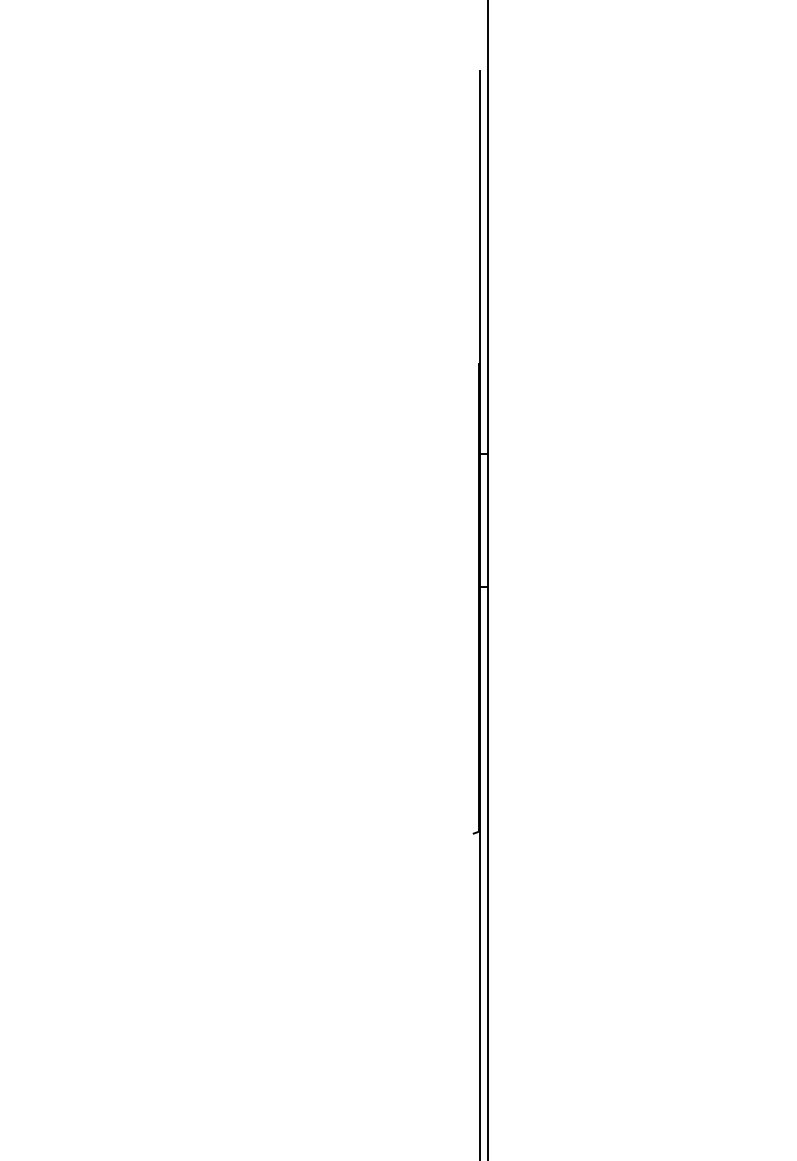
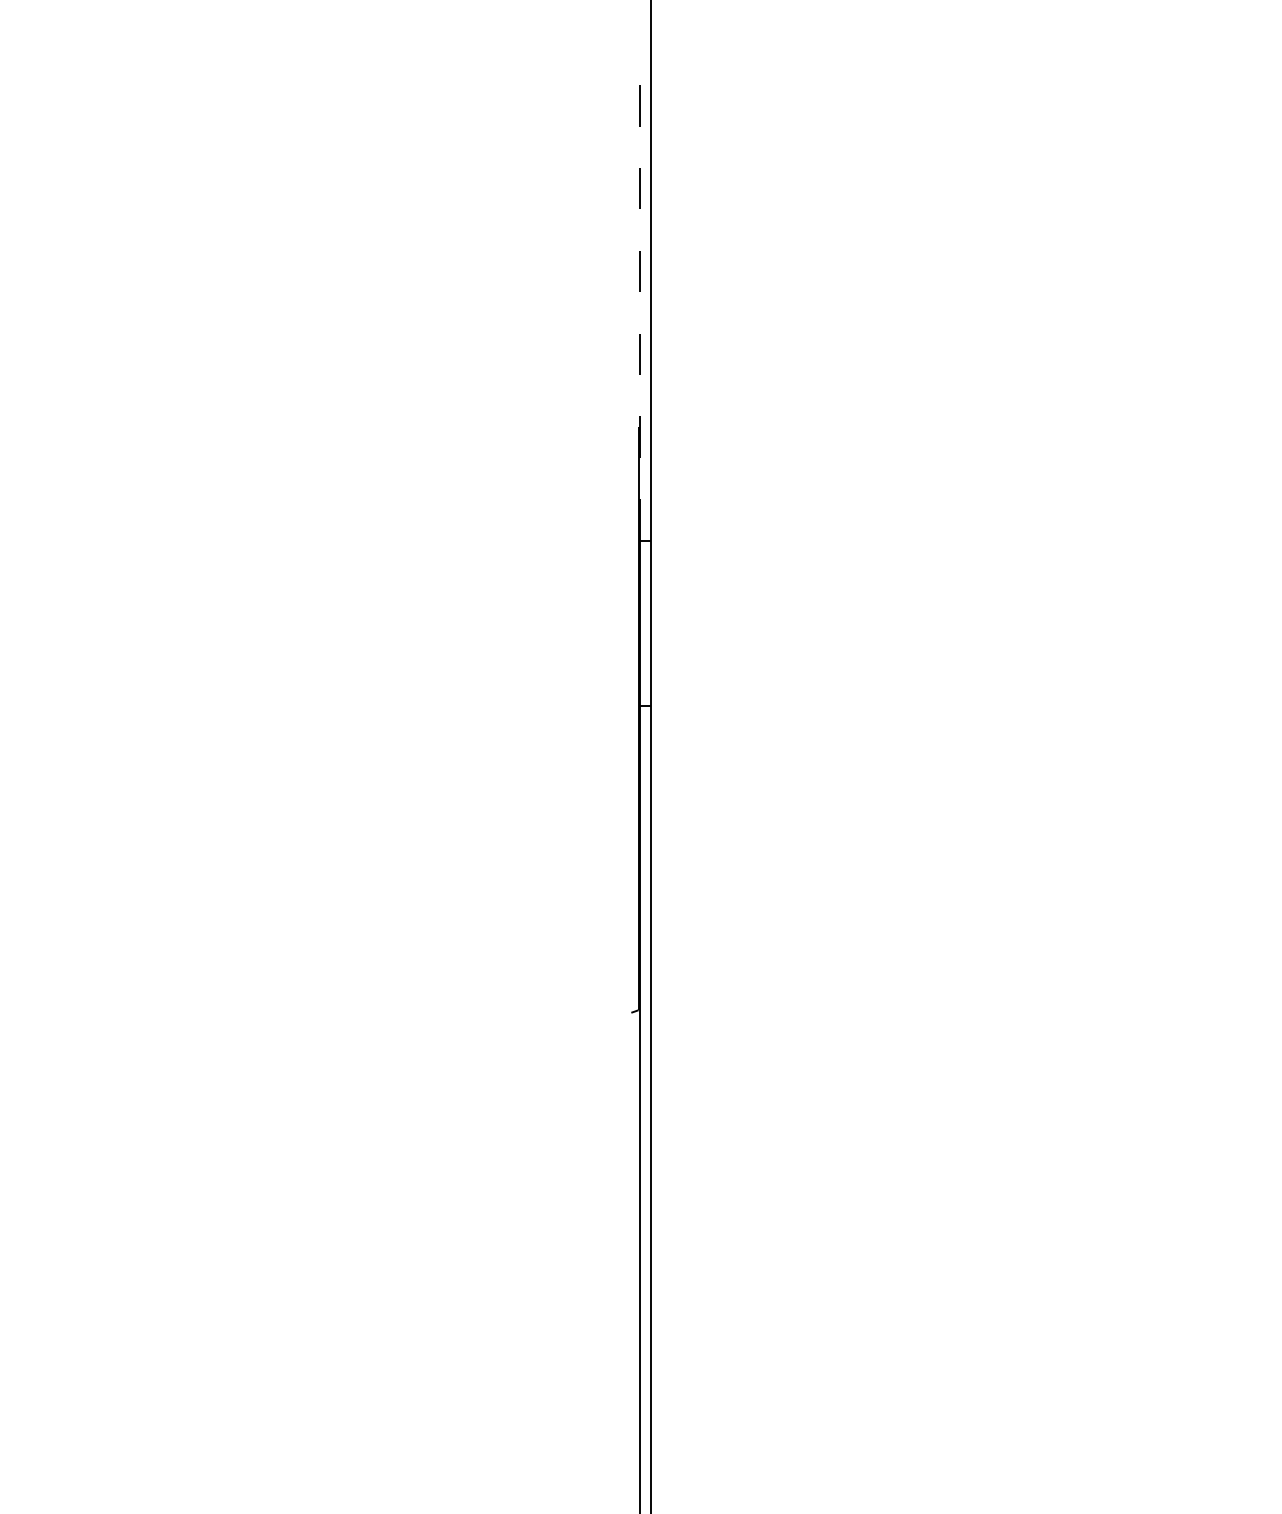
line: (480, 262) -> (640, 302), solid -> dashed

